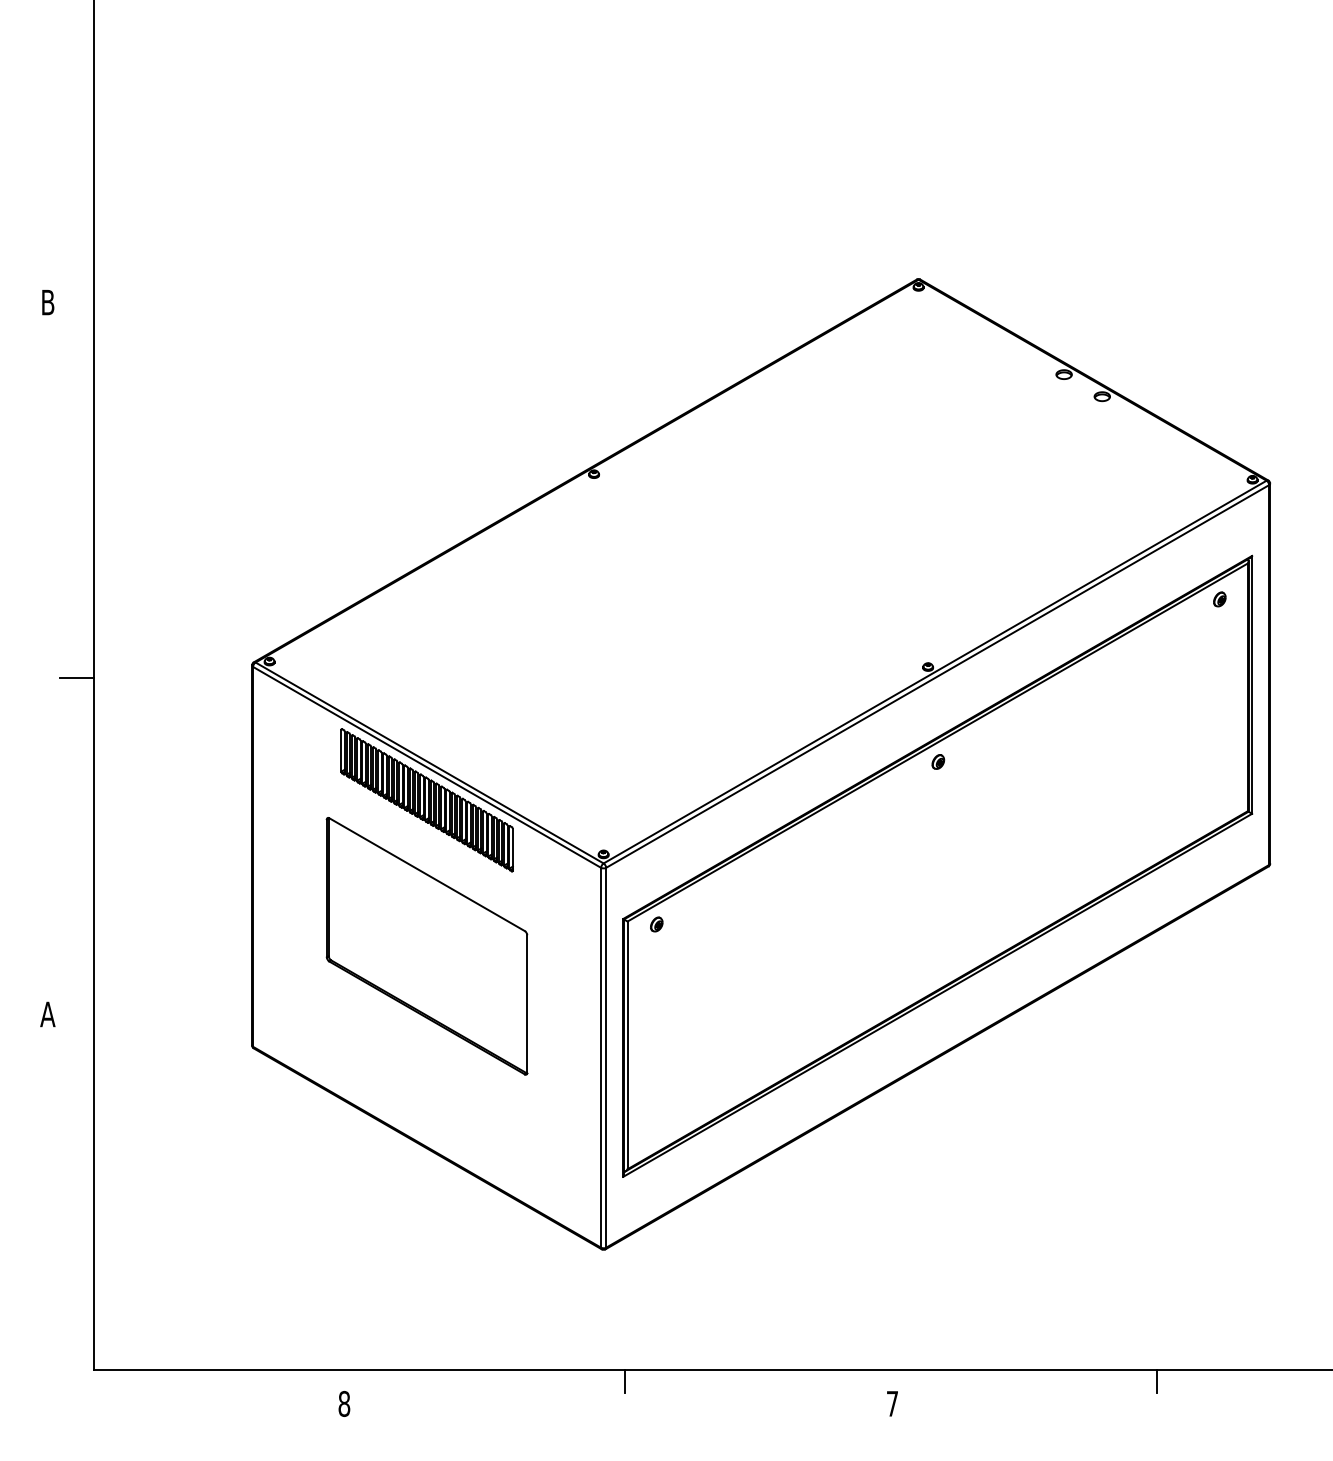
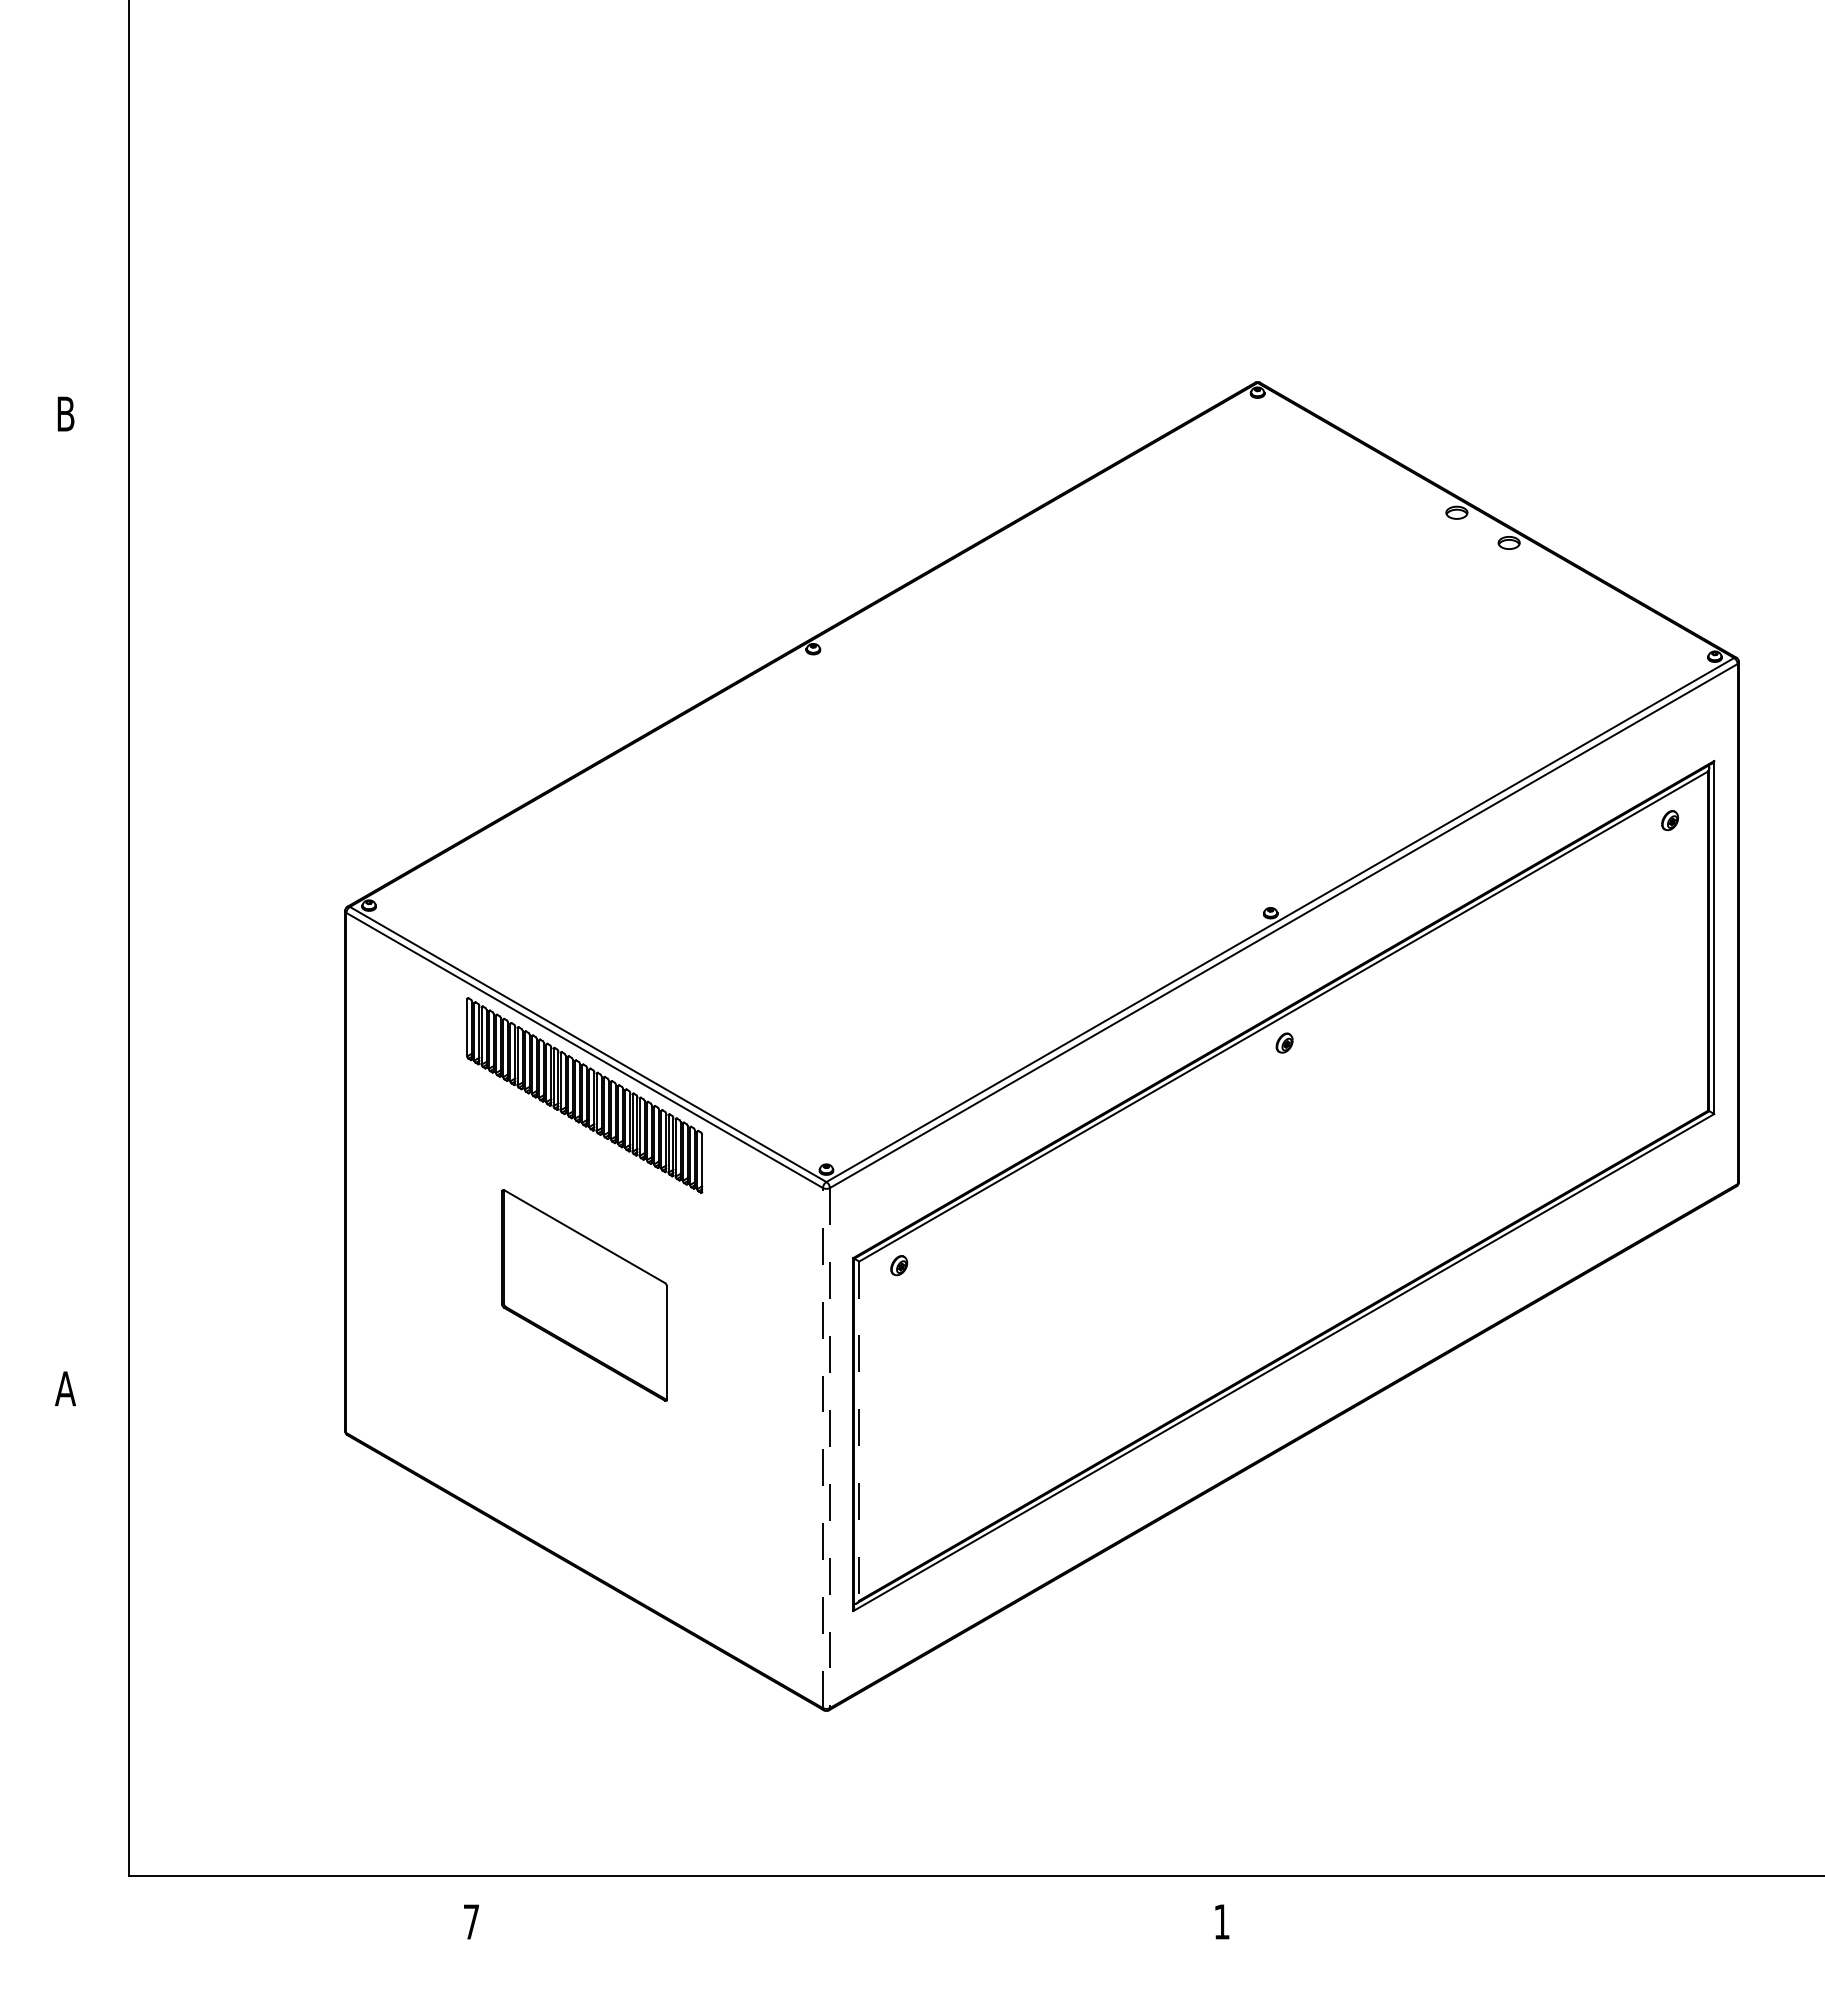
line: (77, 678) -> (105, 928), removed
part: (426, 946) -> (584, 1295), size x0.6
line: (627, 1045) -> (859, 1431), solid -> dashed
line: (600, 1057) -> (822, 1447), solid -> dashed
line: (605, 1058) -> (829, 1448), solid -> dashed
line: (625, 1380) -> (856, 1890), removed
line: (1156, 1380) -> (1583, 1890), removed
text: (344, 1403) -> (471, 1921), 8 -> 7
text: (892, 1403) -> (1221, 1921), 7 -> 1

